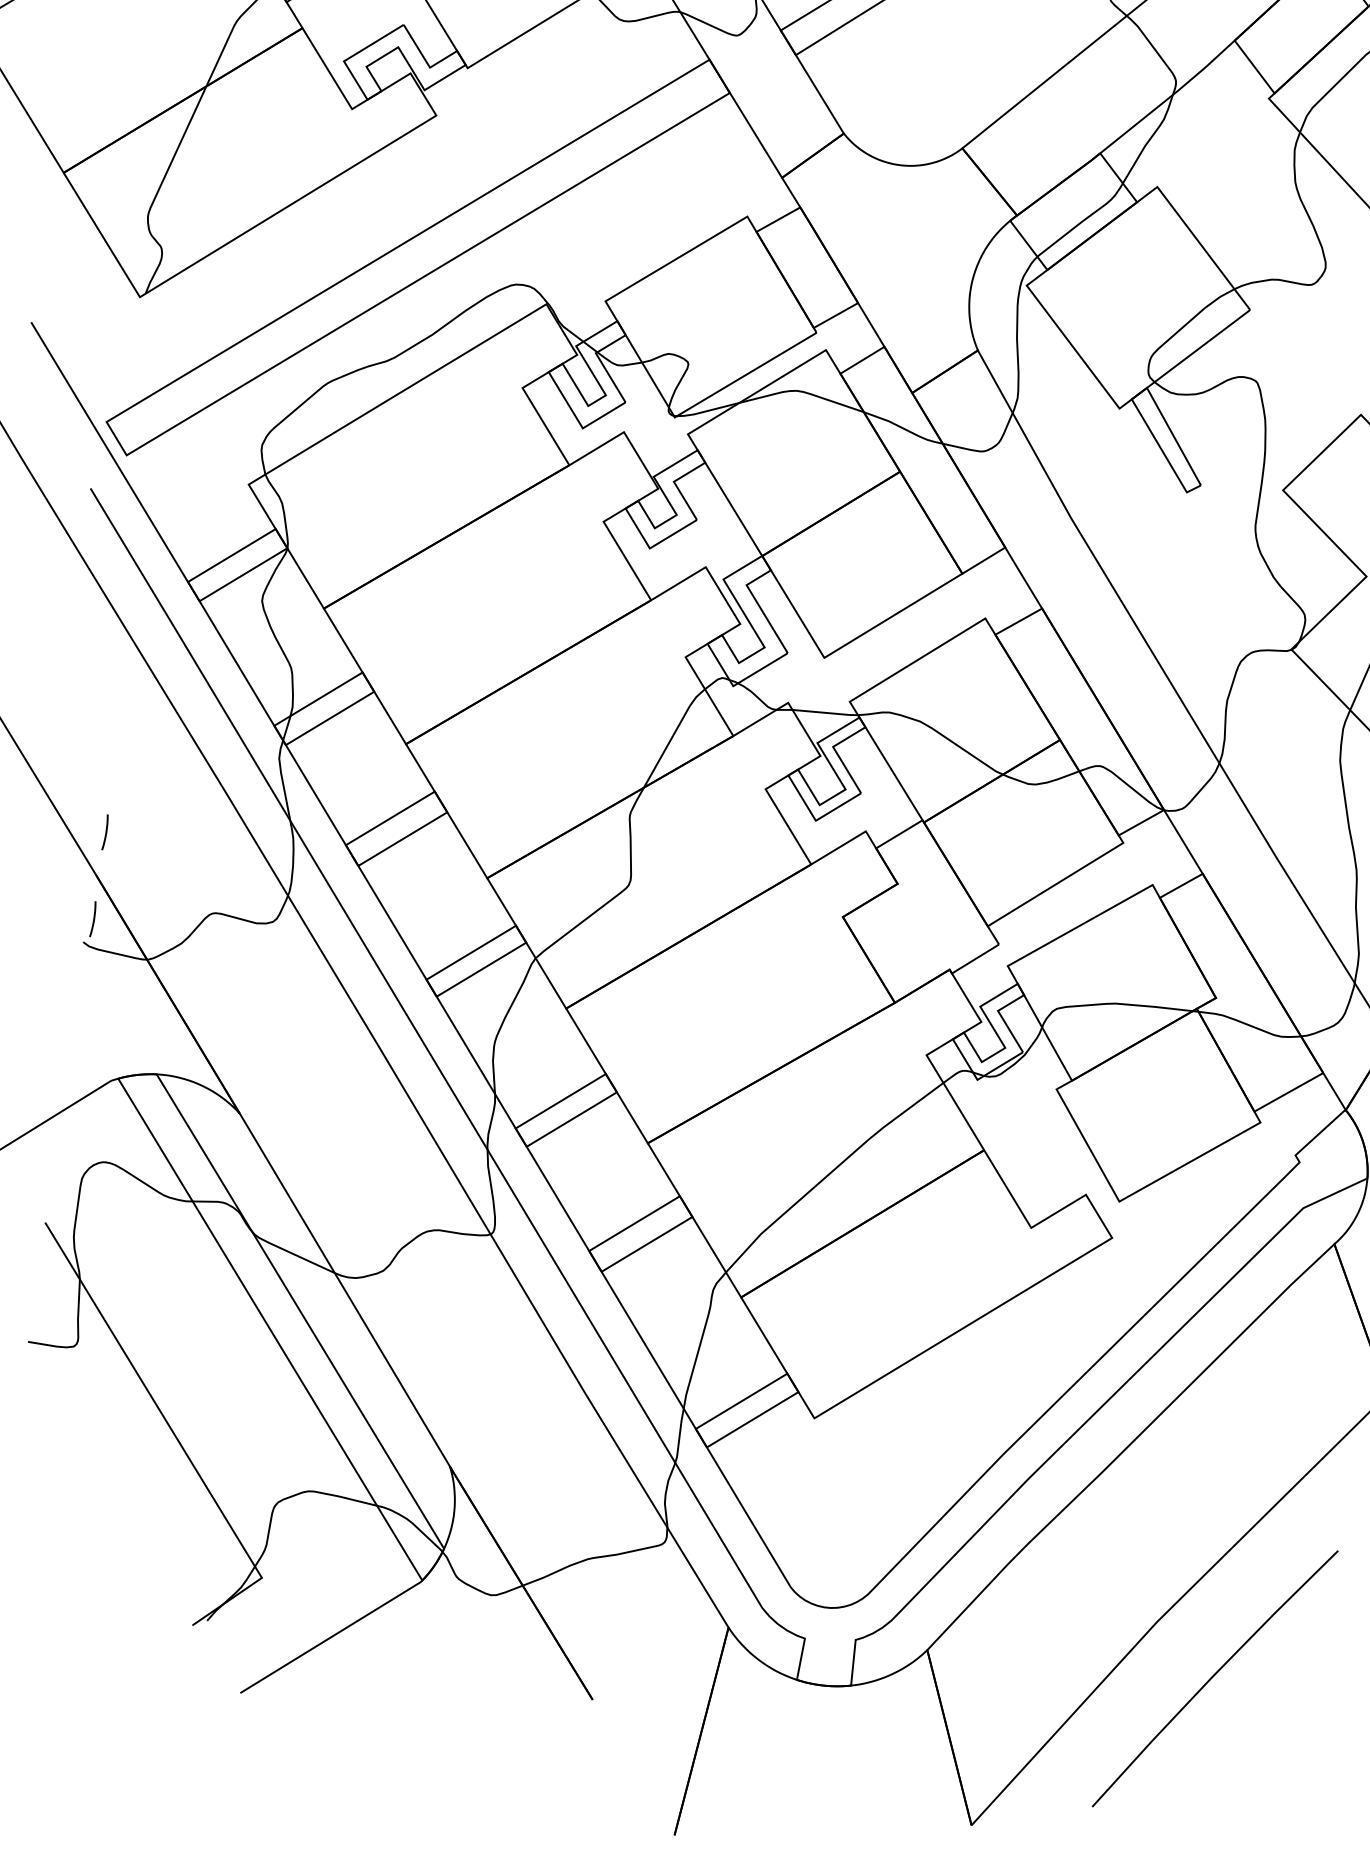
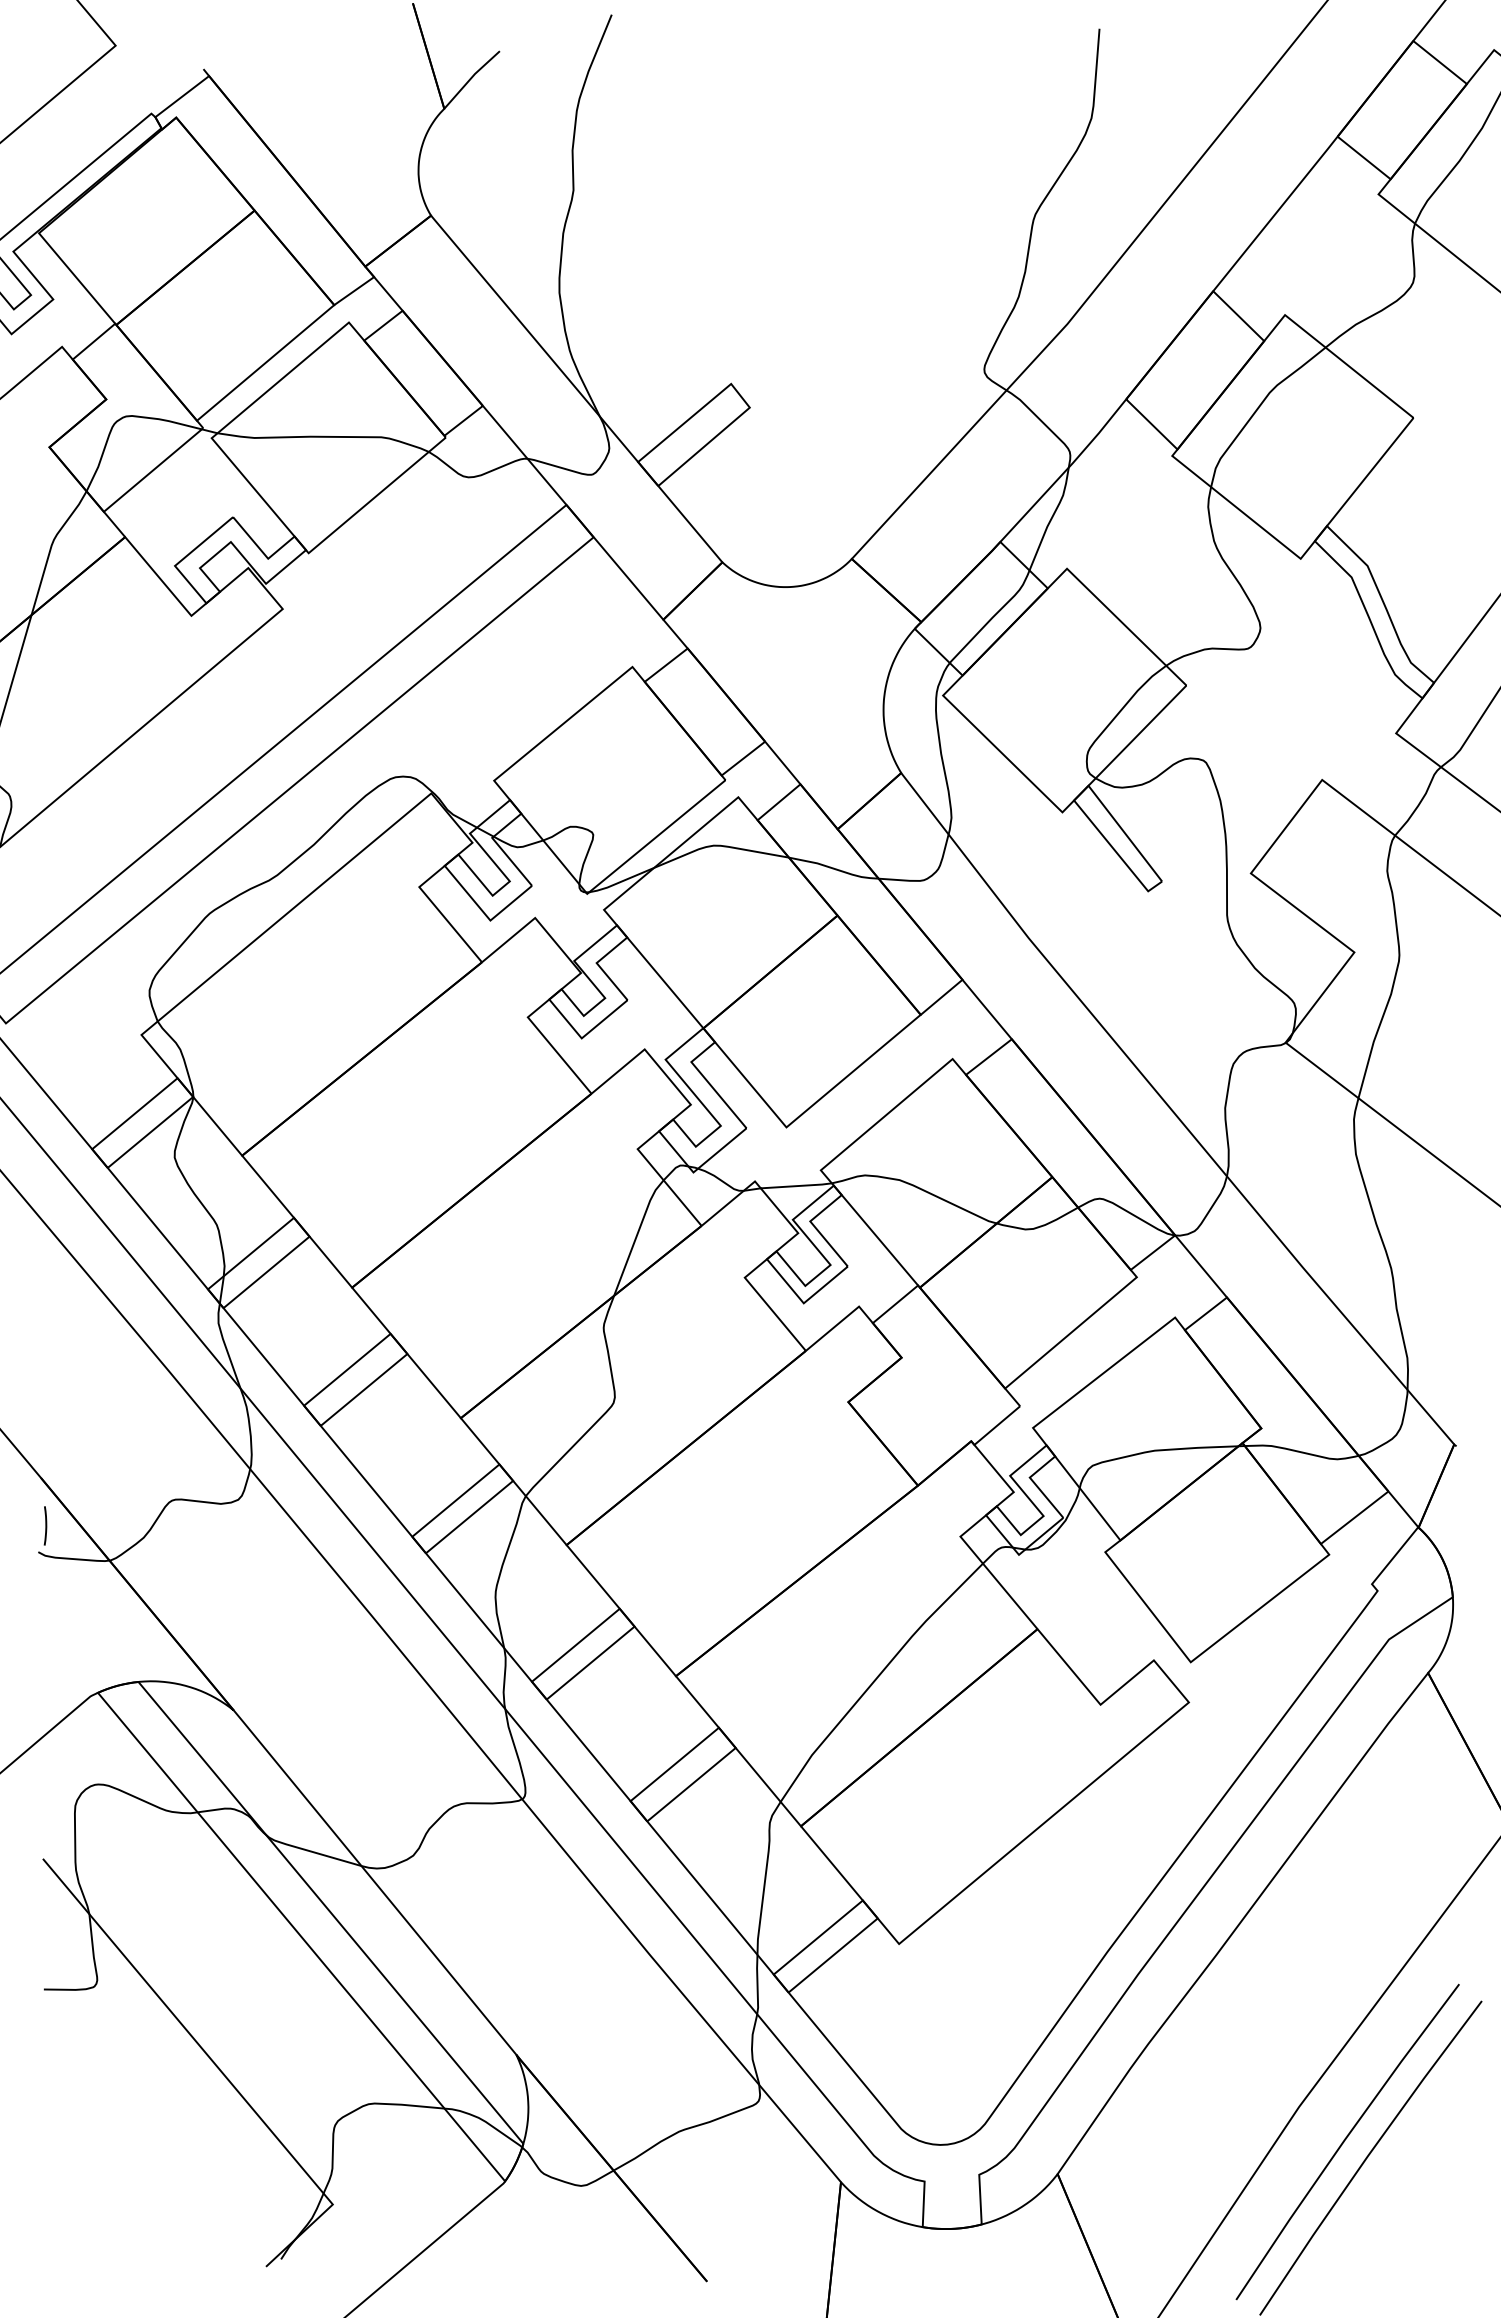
curve: (105, 832) -> (44, 1430), removed
line: (1195, 1658) -> (1346, 2139), added

